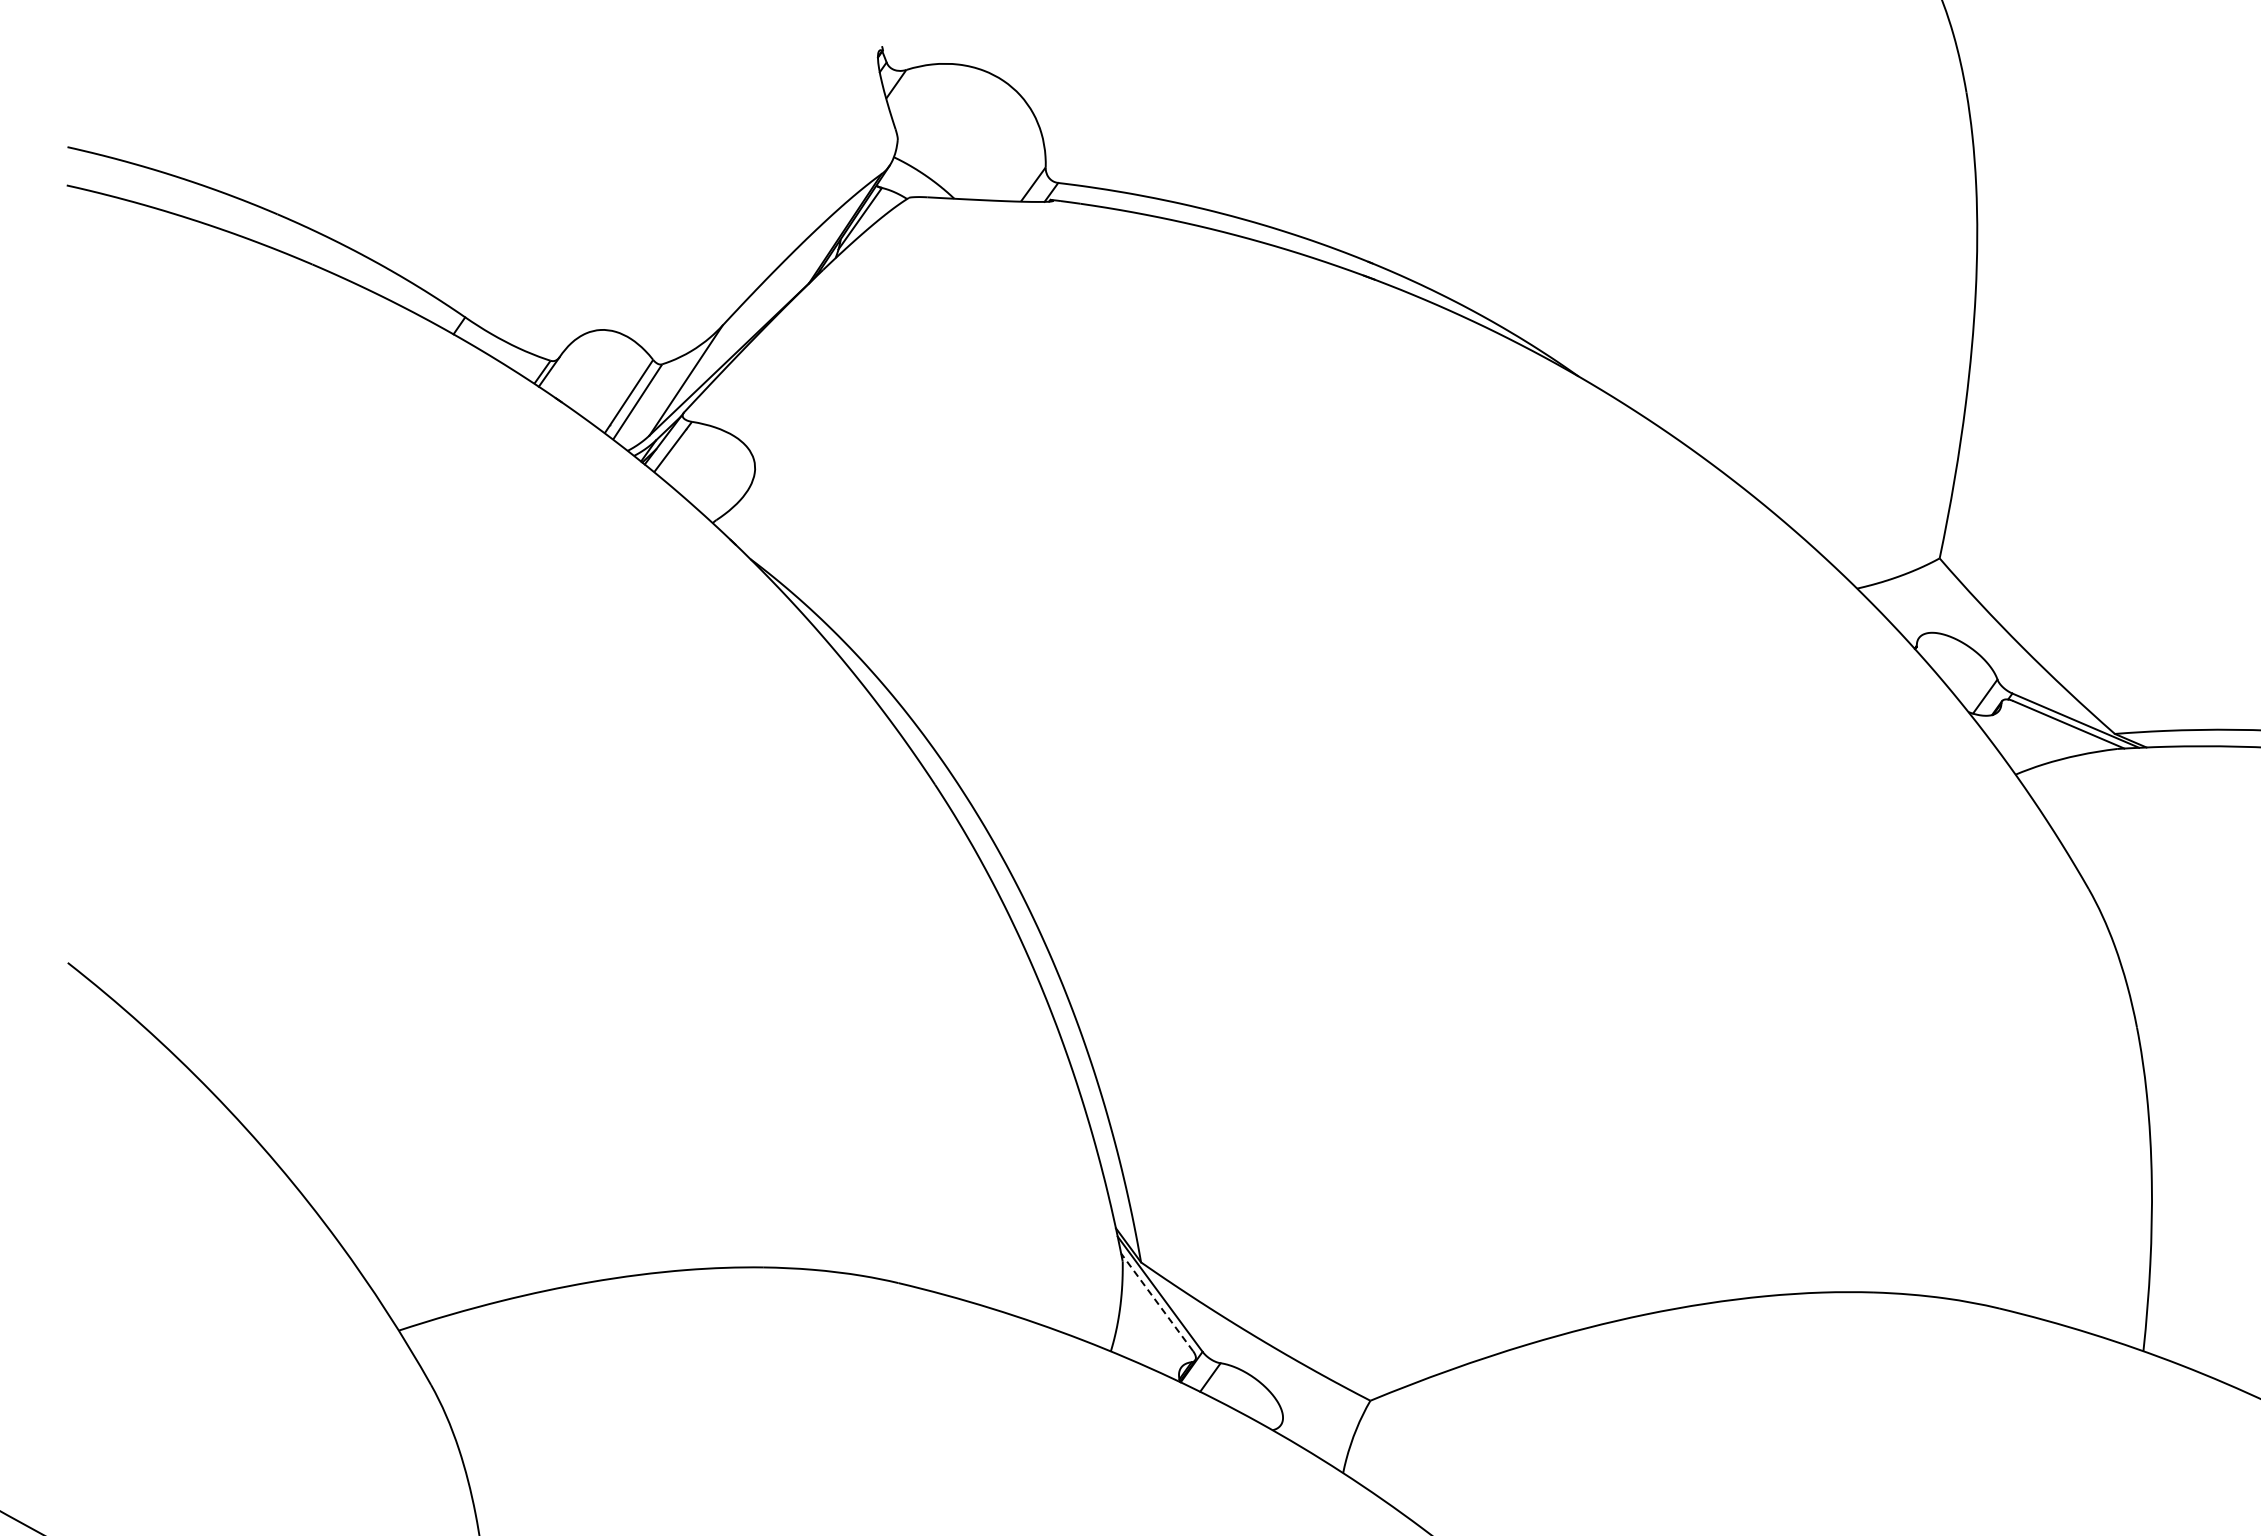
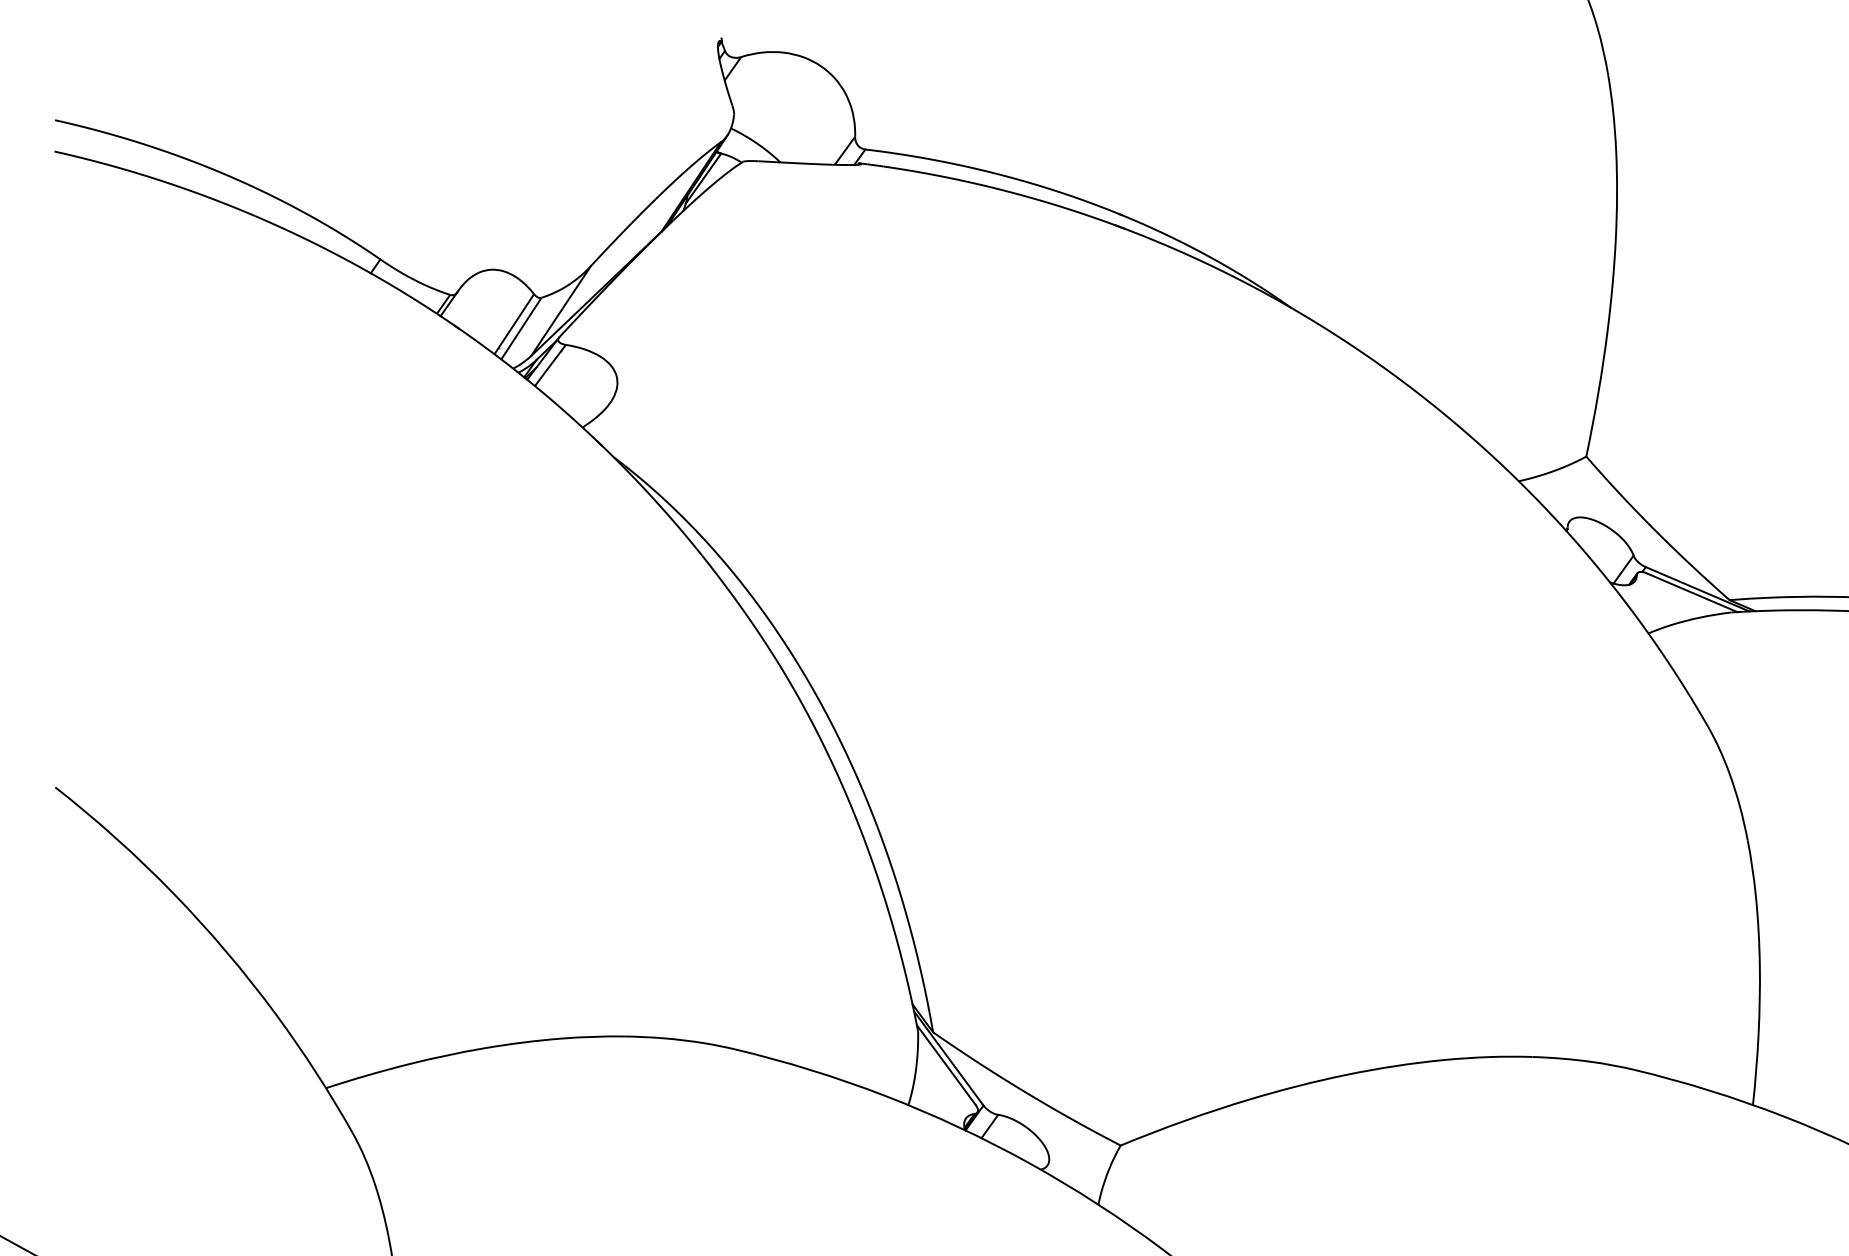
line: (1157, 1302) -> (946, 1065), dashed -> solid

